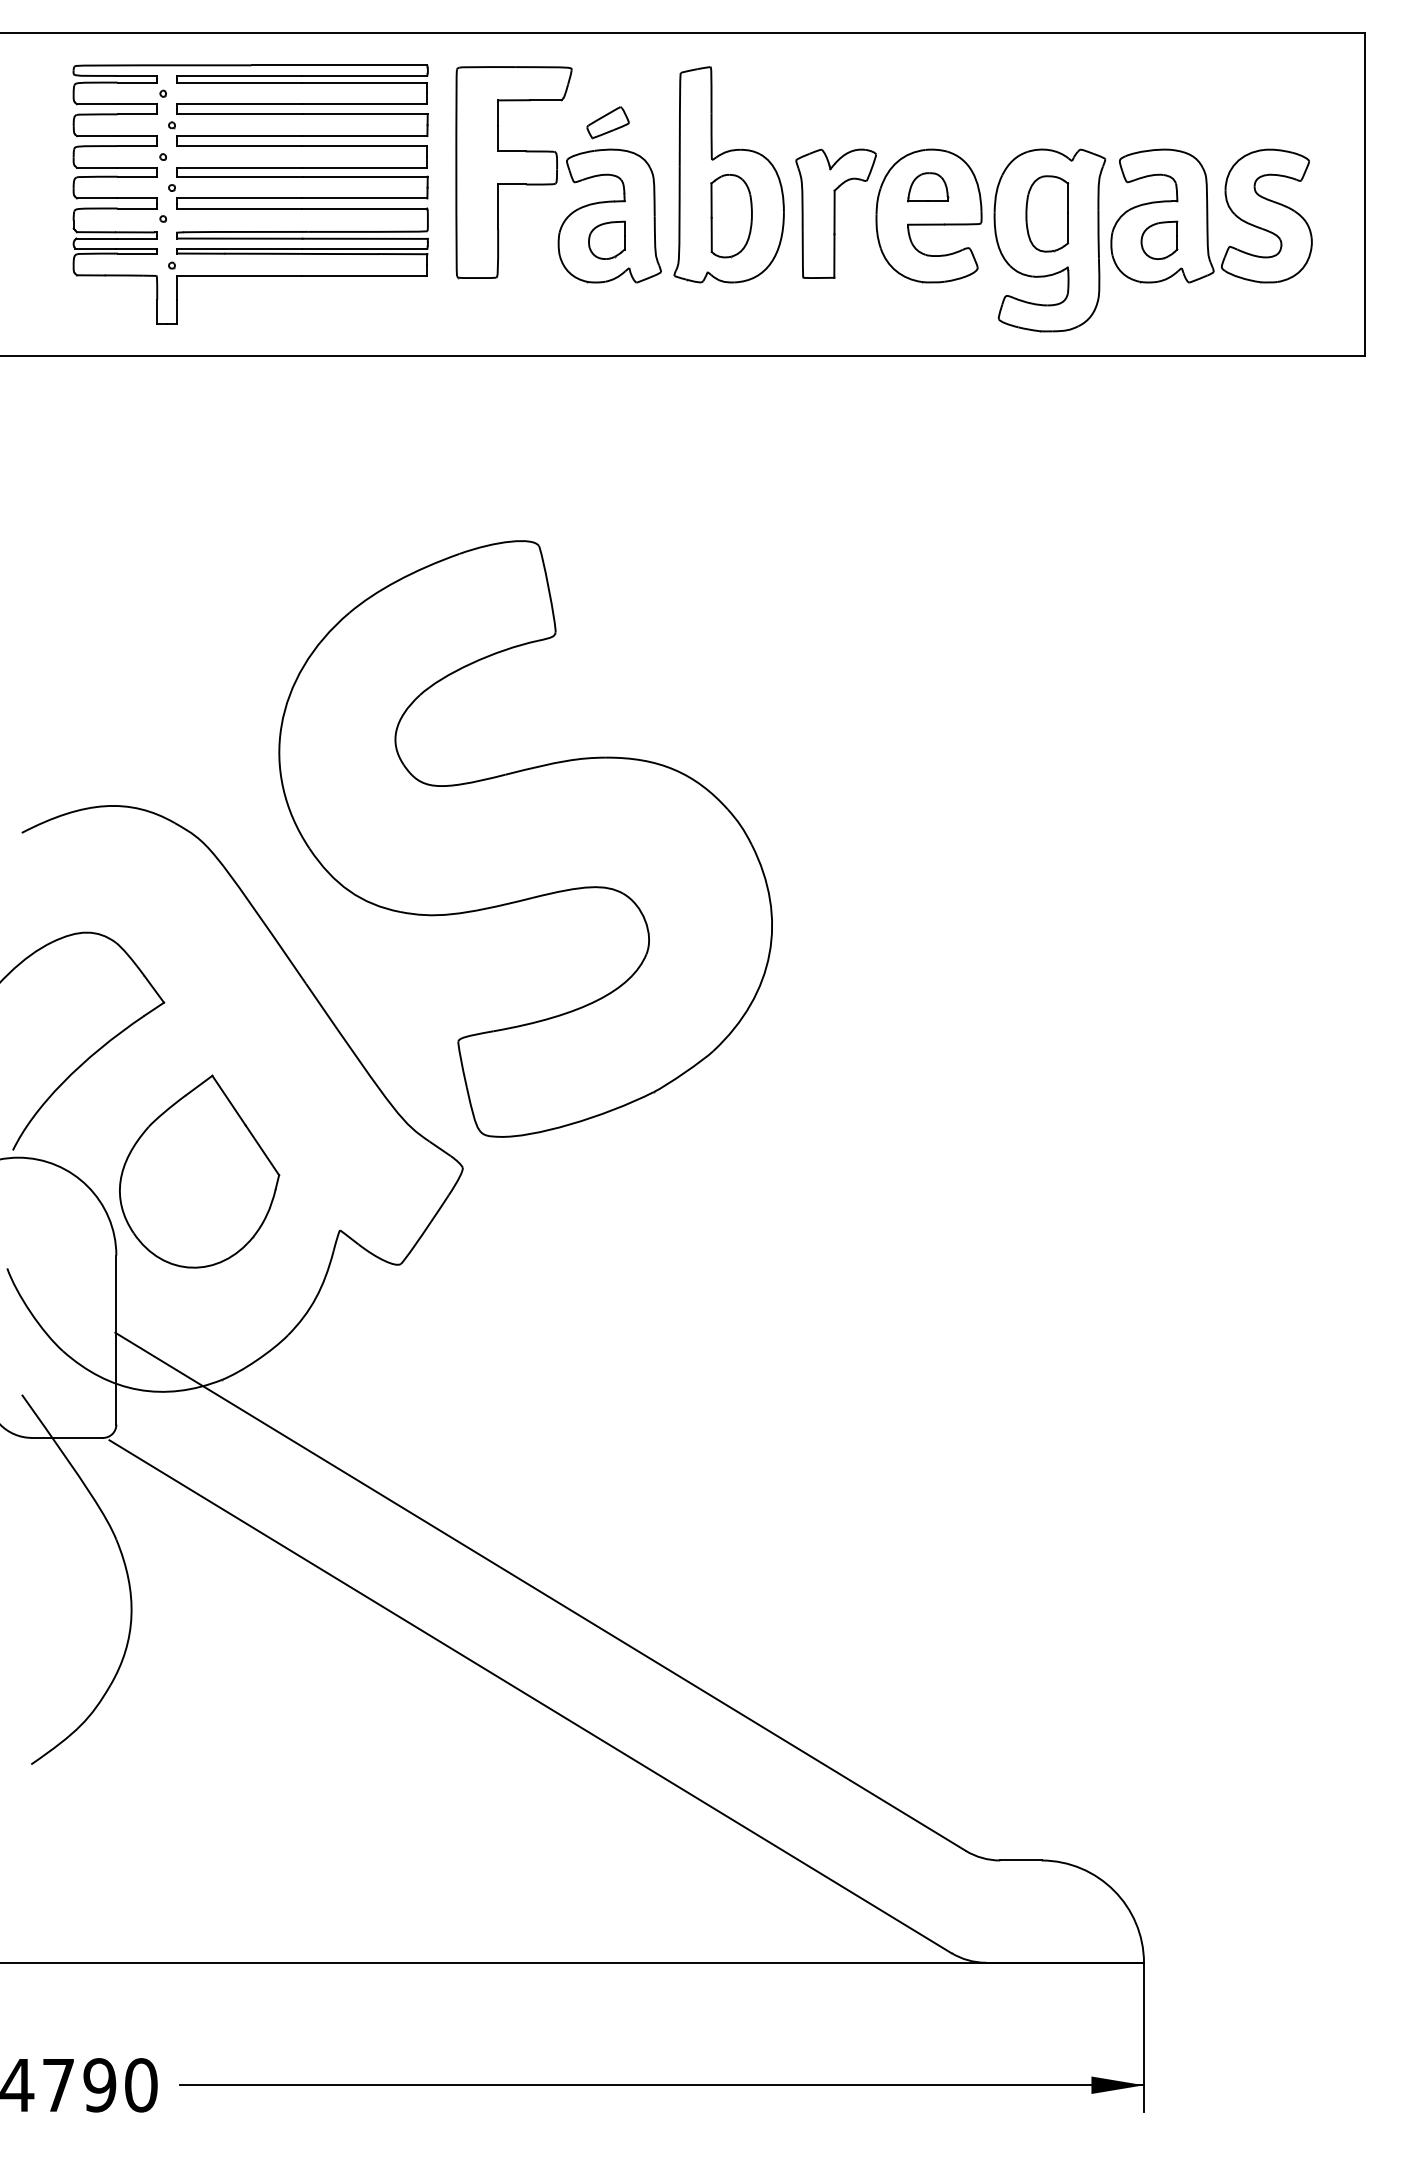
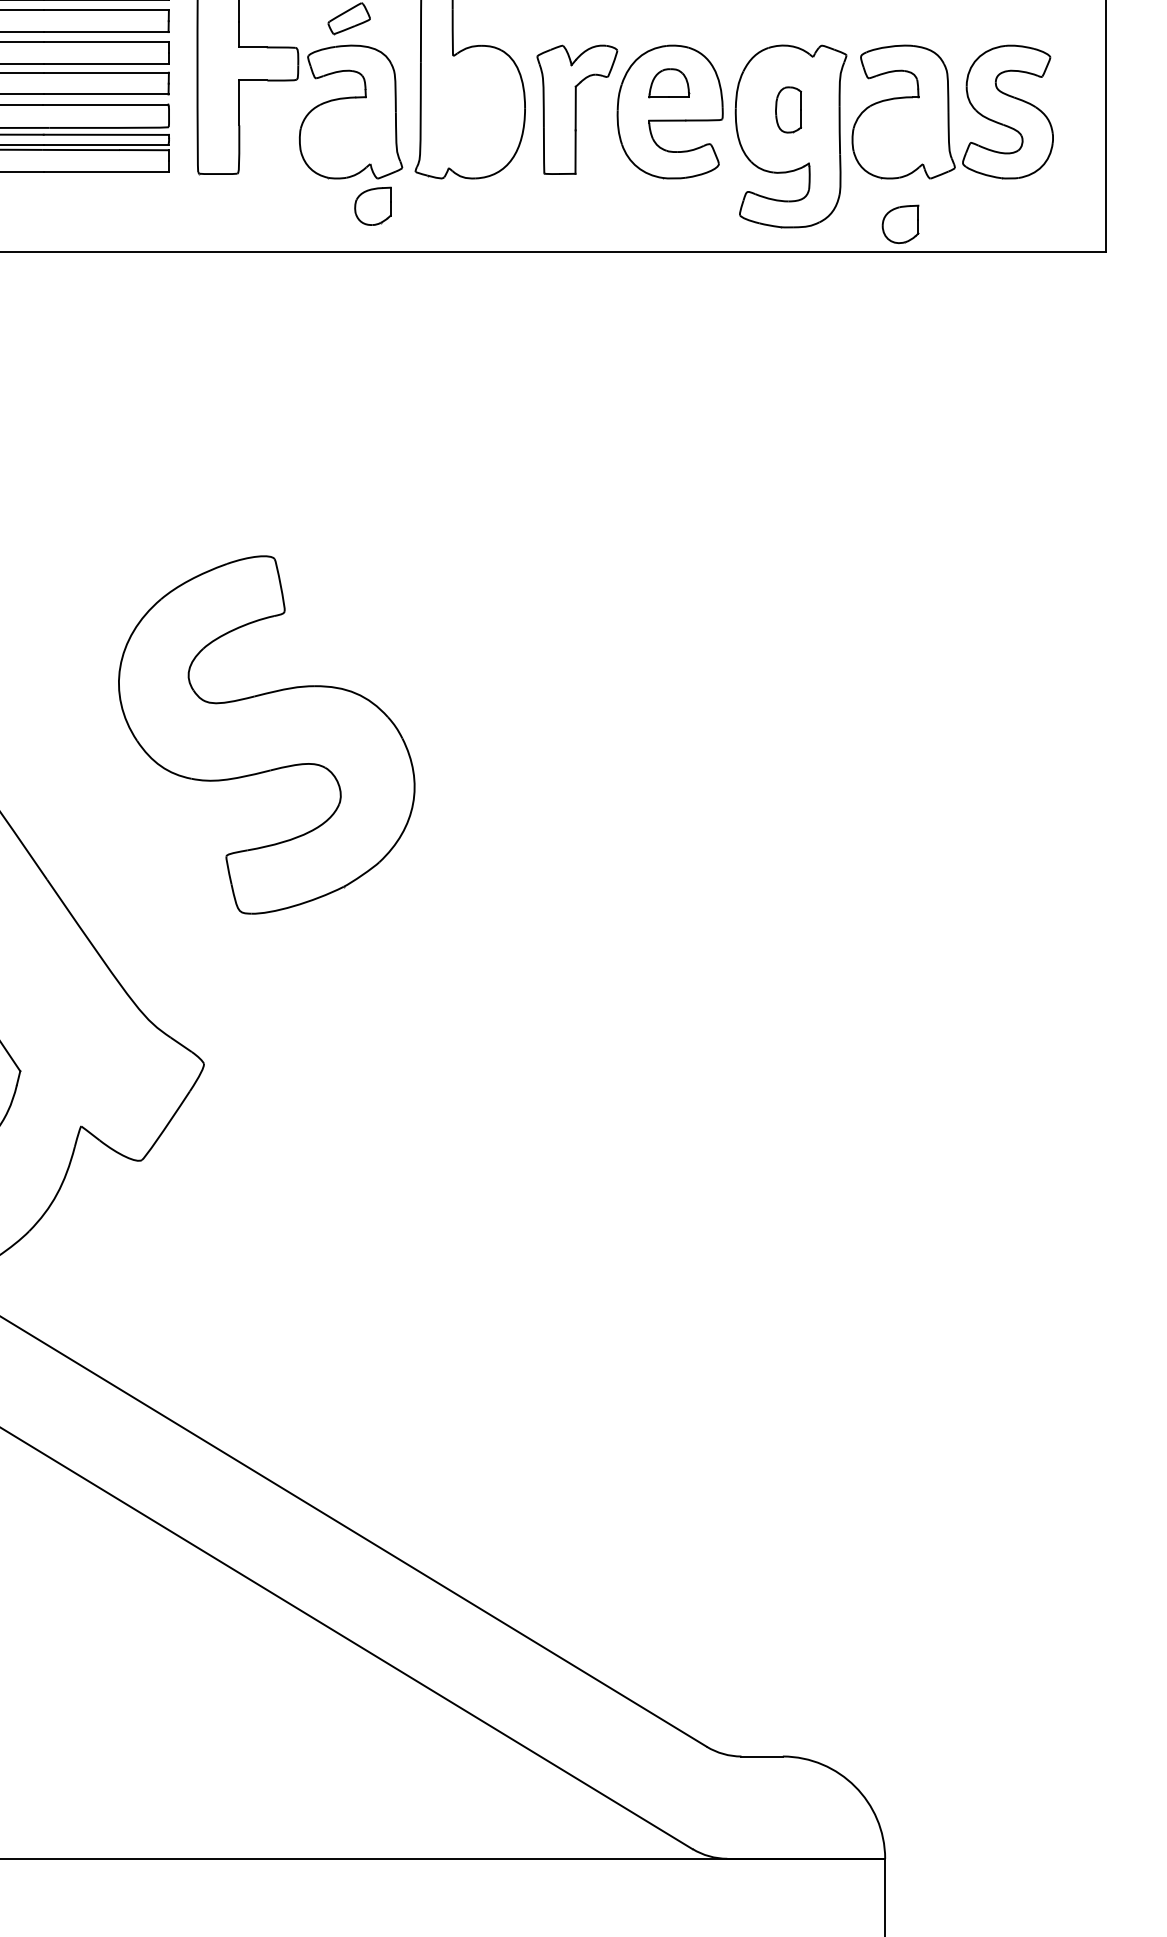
part: (1047, 213) -> (788, 109), size x0.6
part: (731, 216) -> (472, 112), removed
part: (606, 239) -> (372, 205), moved
part: (1159, 240) -> (900, 224), moved
part: (525, 838) -> (266, 734), size x0.6

